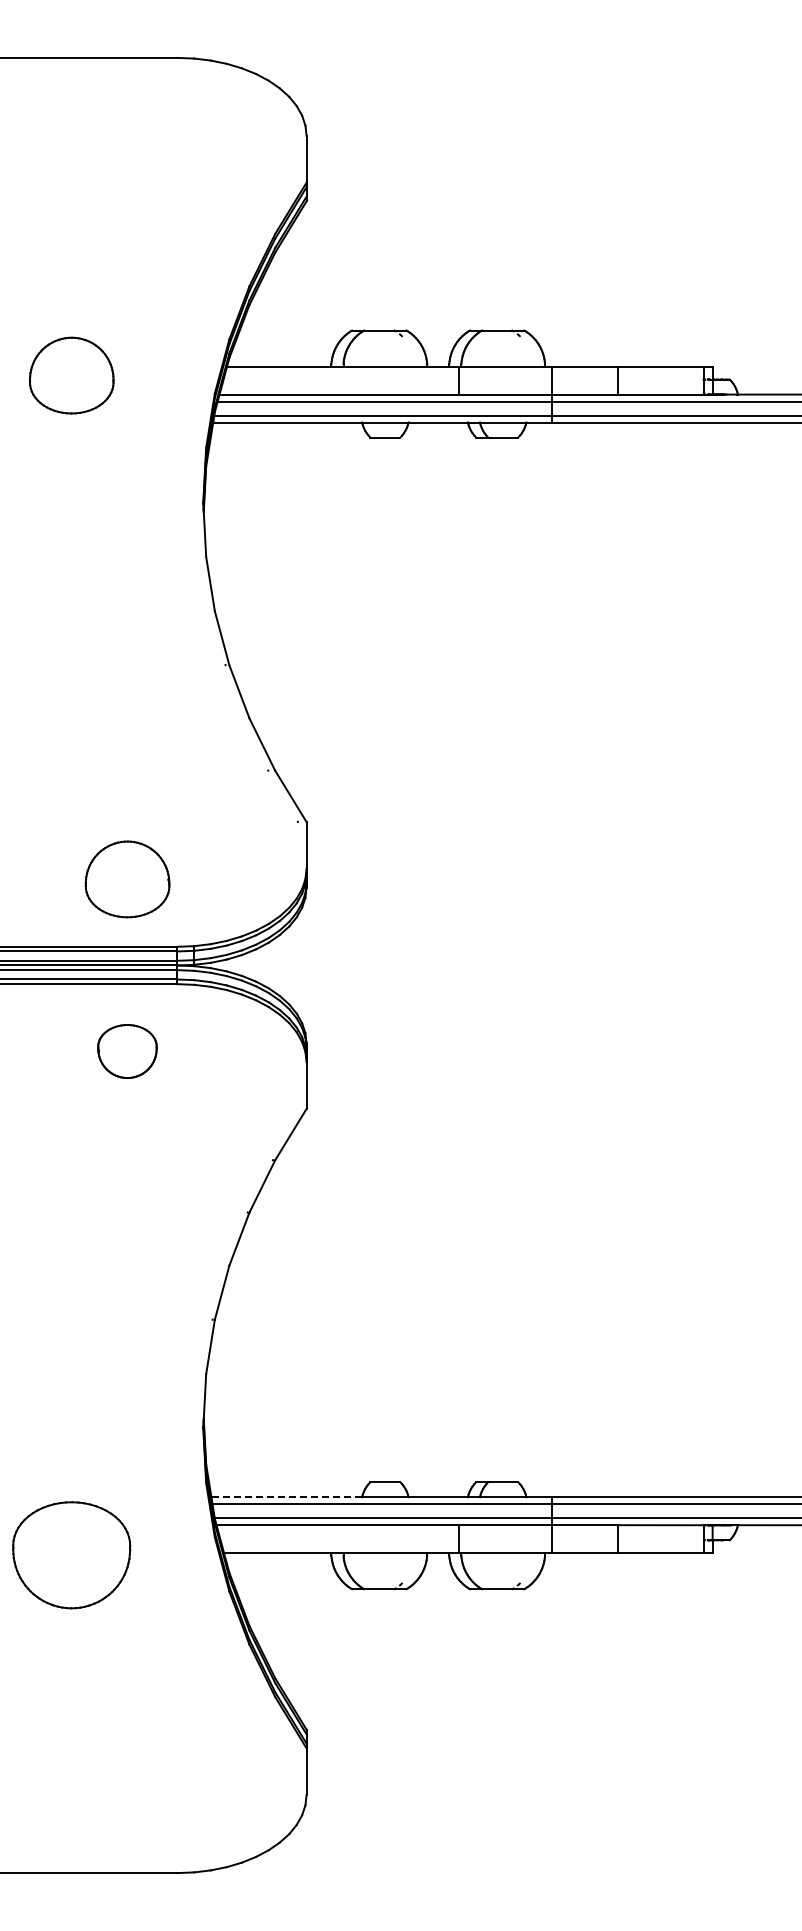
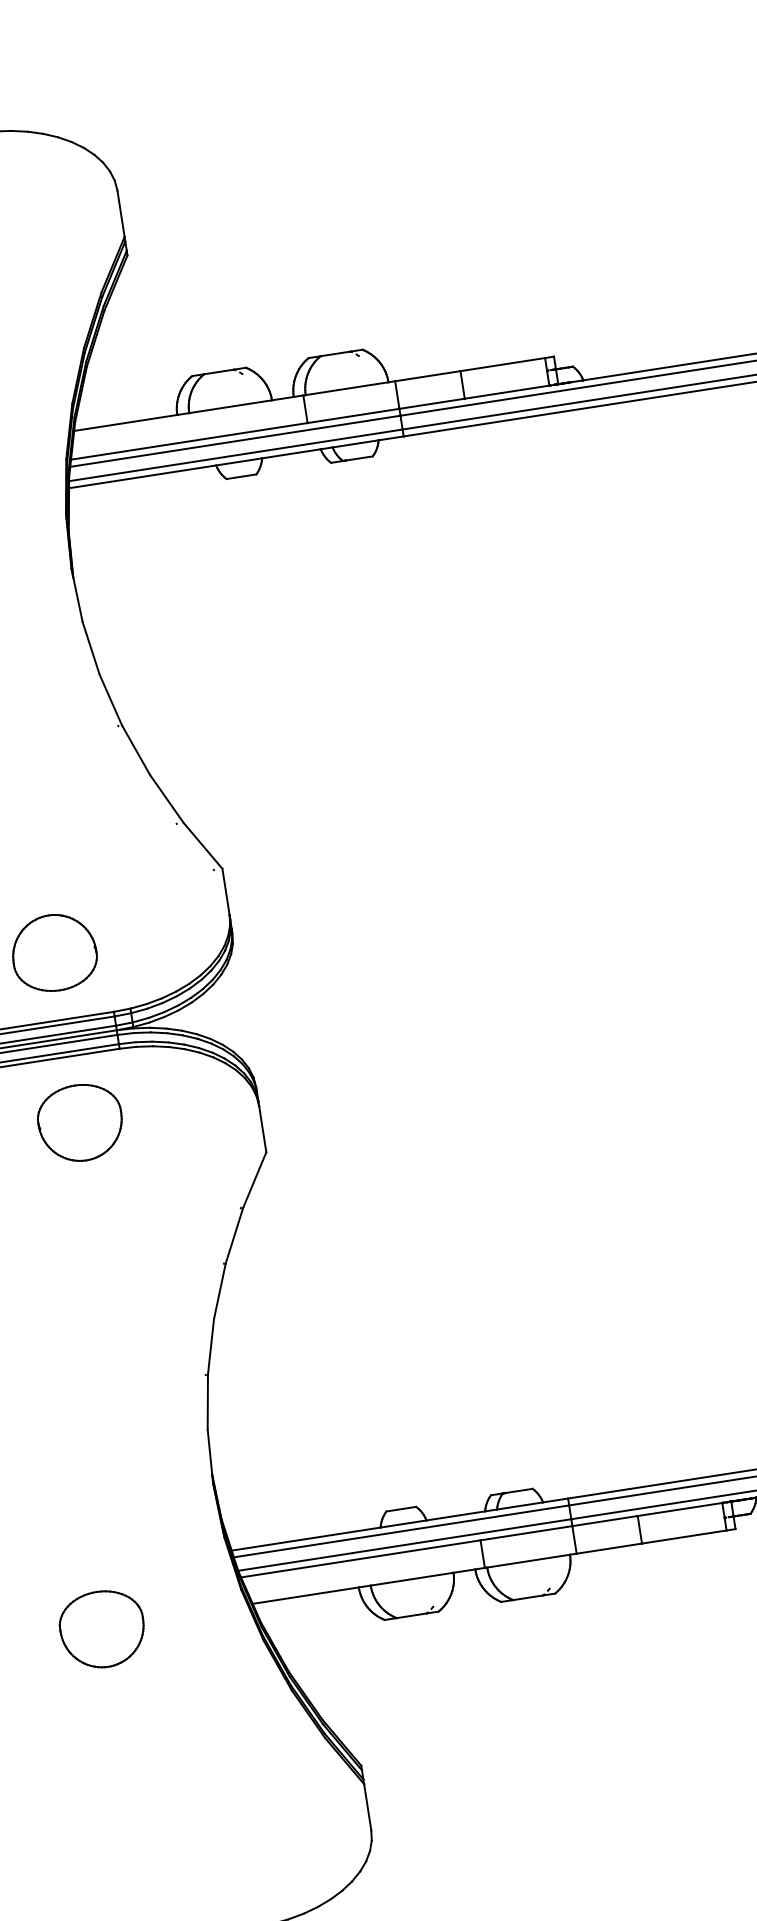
part: (127, 1051) -> (80, 1122), size x1.43
line: (286, 1497) -> (305, 1539), dashed -> solid
part: (71, 1555) -> (102, 1629), size x0.71

